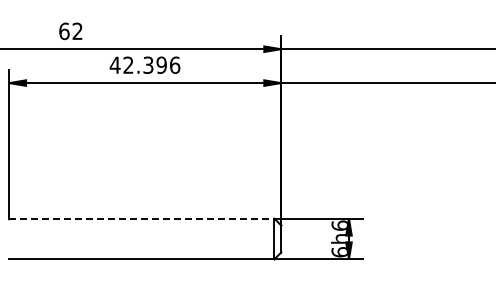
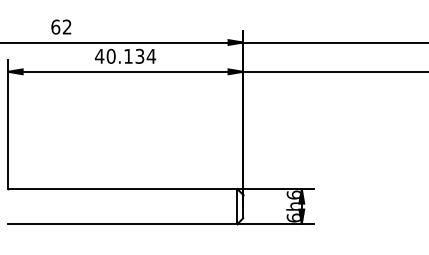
text: (151, 64) -> (131, 55), 42.396 -> 40.134
line: (141, 218) -> (122, 188), dashed -> solid

